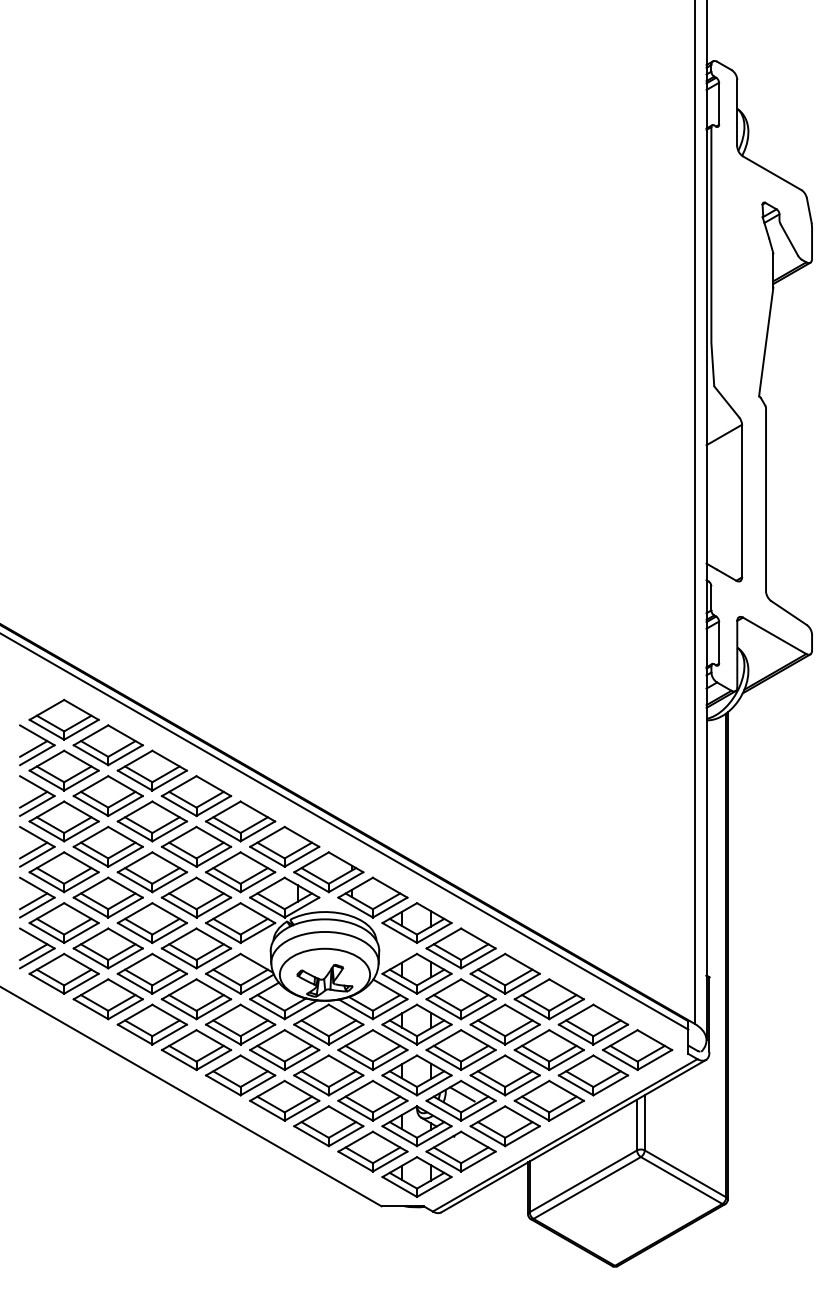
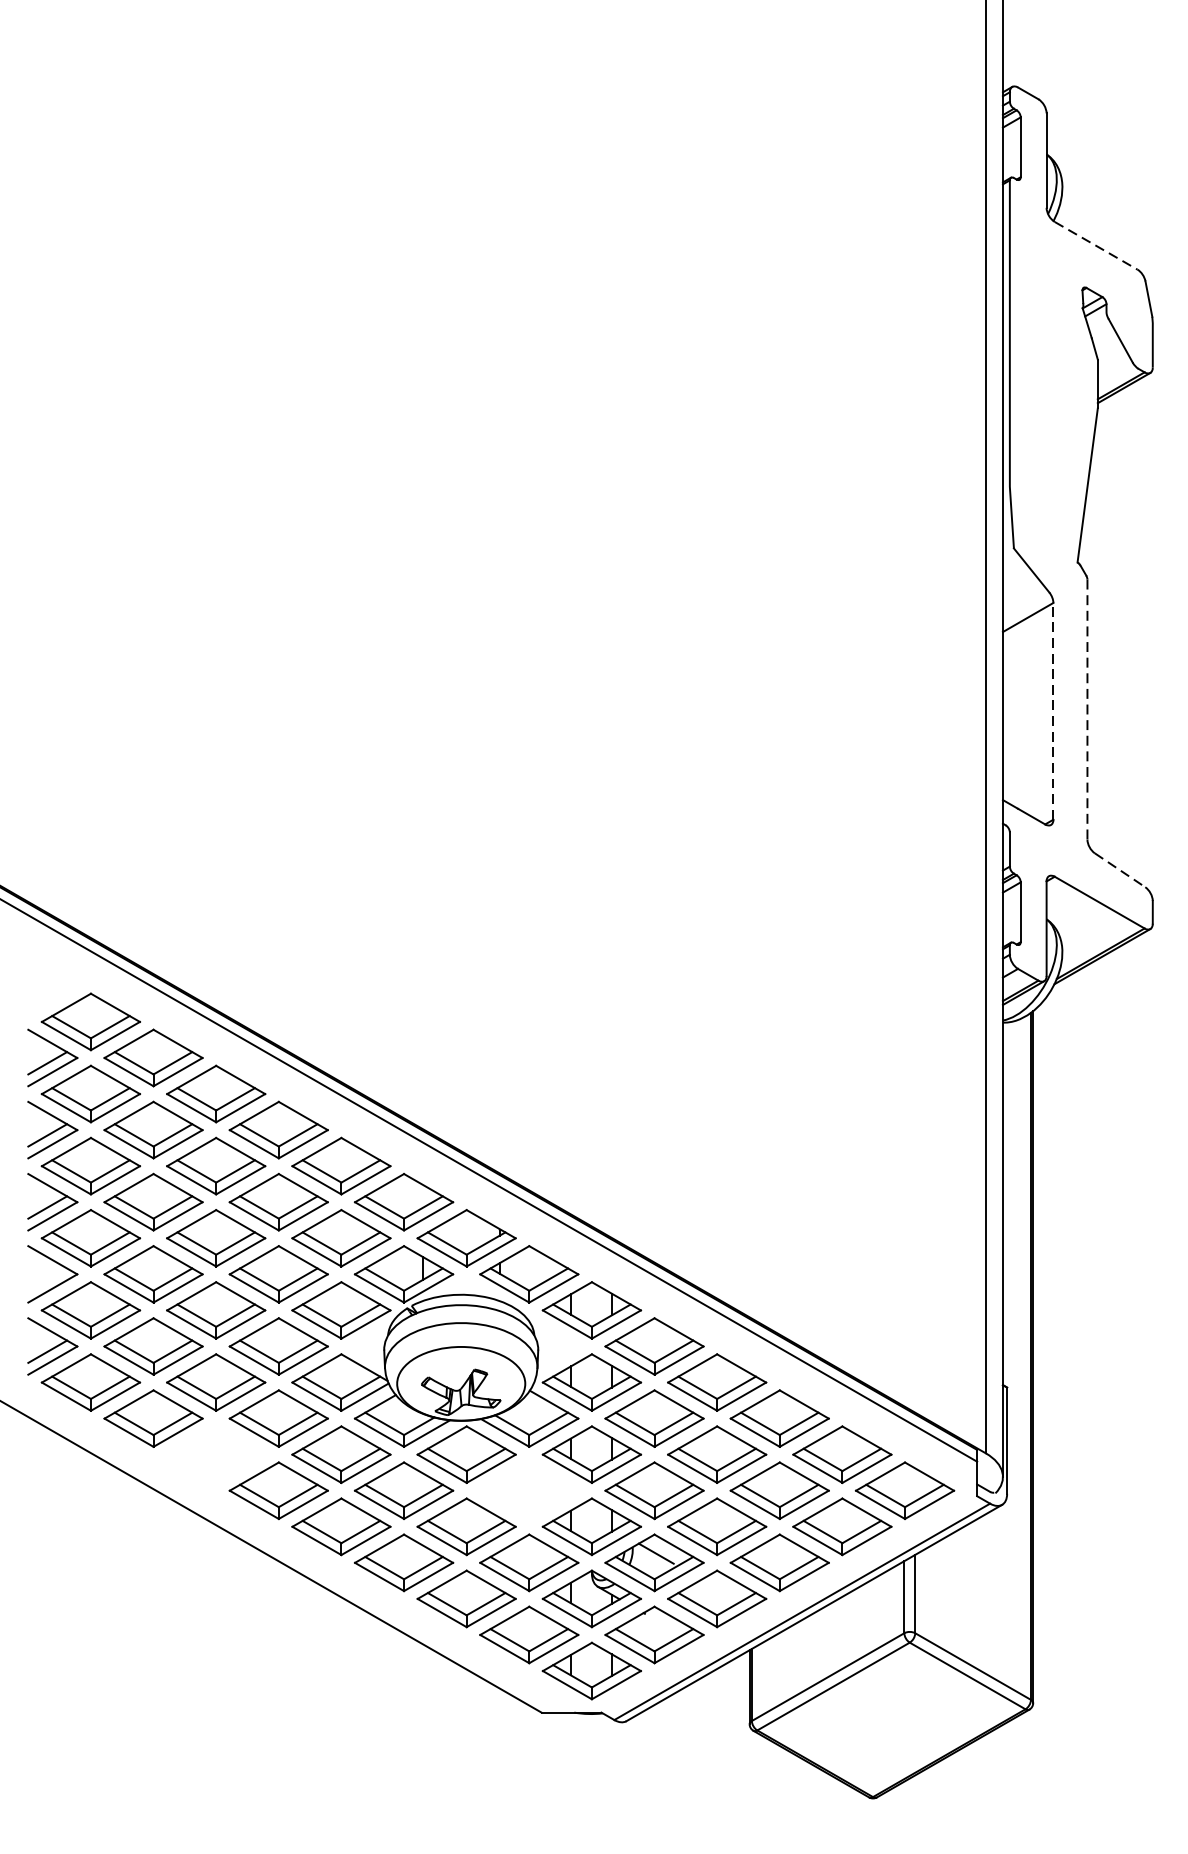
line: (772, 173) -> (1096, 246), solid -> dashed
line: (766, 499) -> (1088, 709), solid -> dashed
line: (742, 500) -> (1054, 710), solid -> dashed
line: (789, 613) -> (1120, 870), solid -> dashed
line: (33, 901) -> (47, 1279), removed
part: (151, 1024) -> (214, 1454), removed
part: (372, 1049) -> (528, 1489), removed

